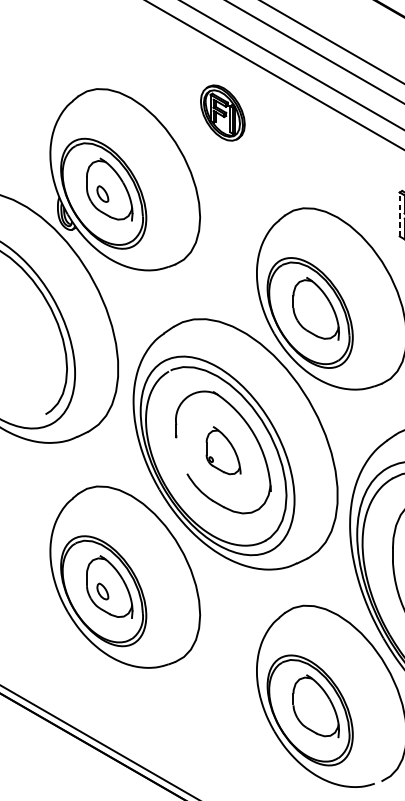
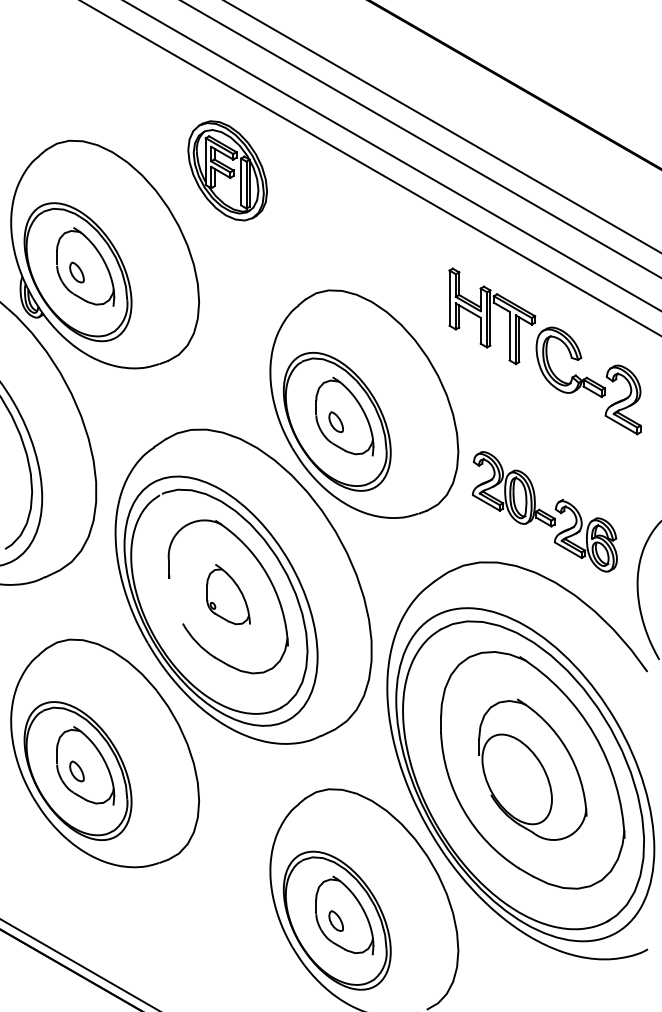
part: (222, 112) -> (227, 170), size x1.43
line: (399, 214) -> (449, 298), dashed -> solid
part: (308, 312) -> (335, 421), added
part: (308, 710) -> (335, 920), added

